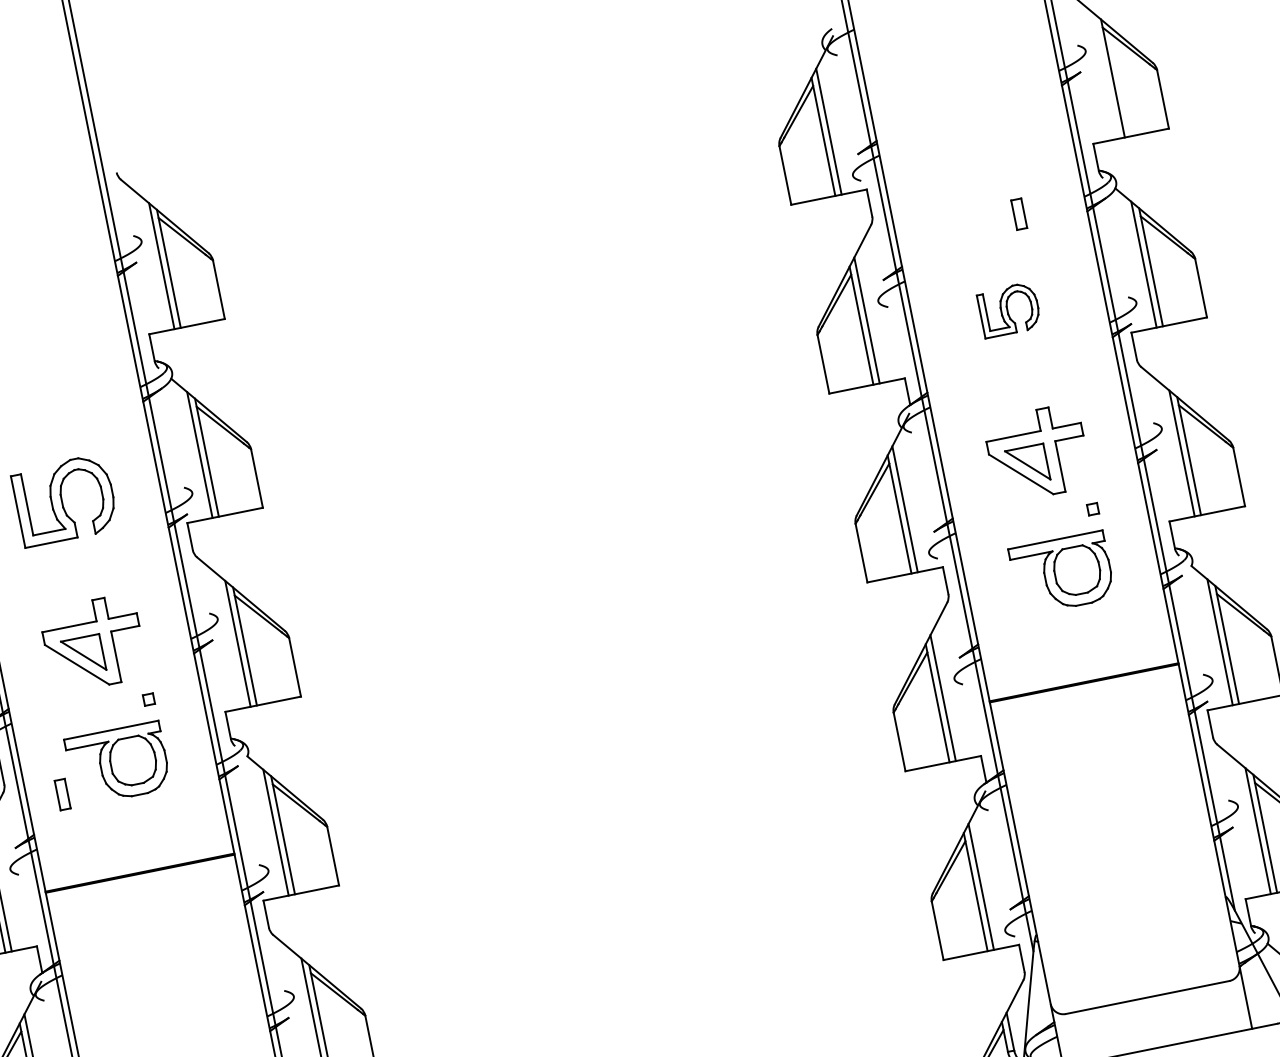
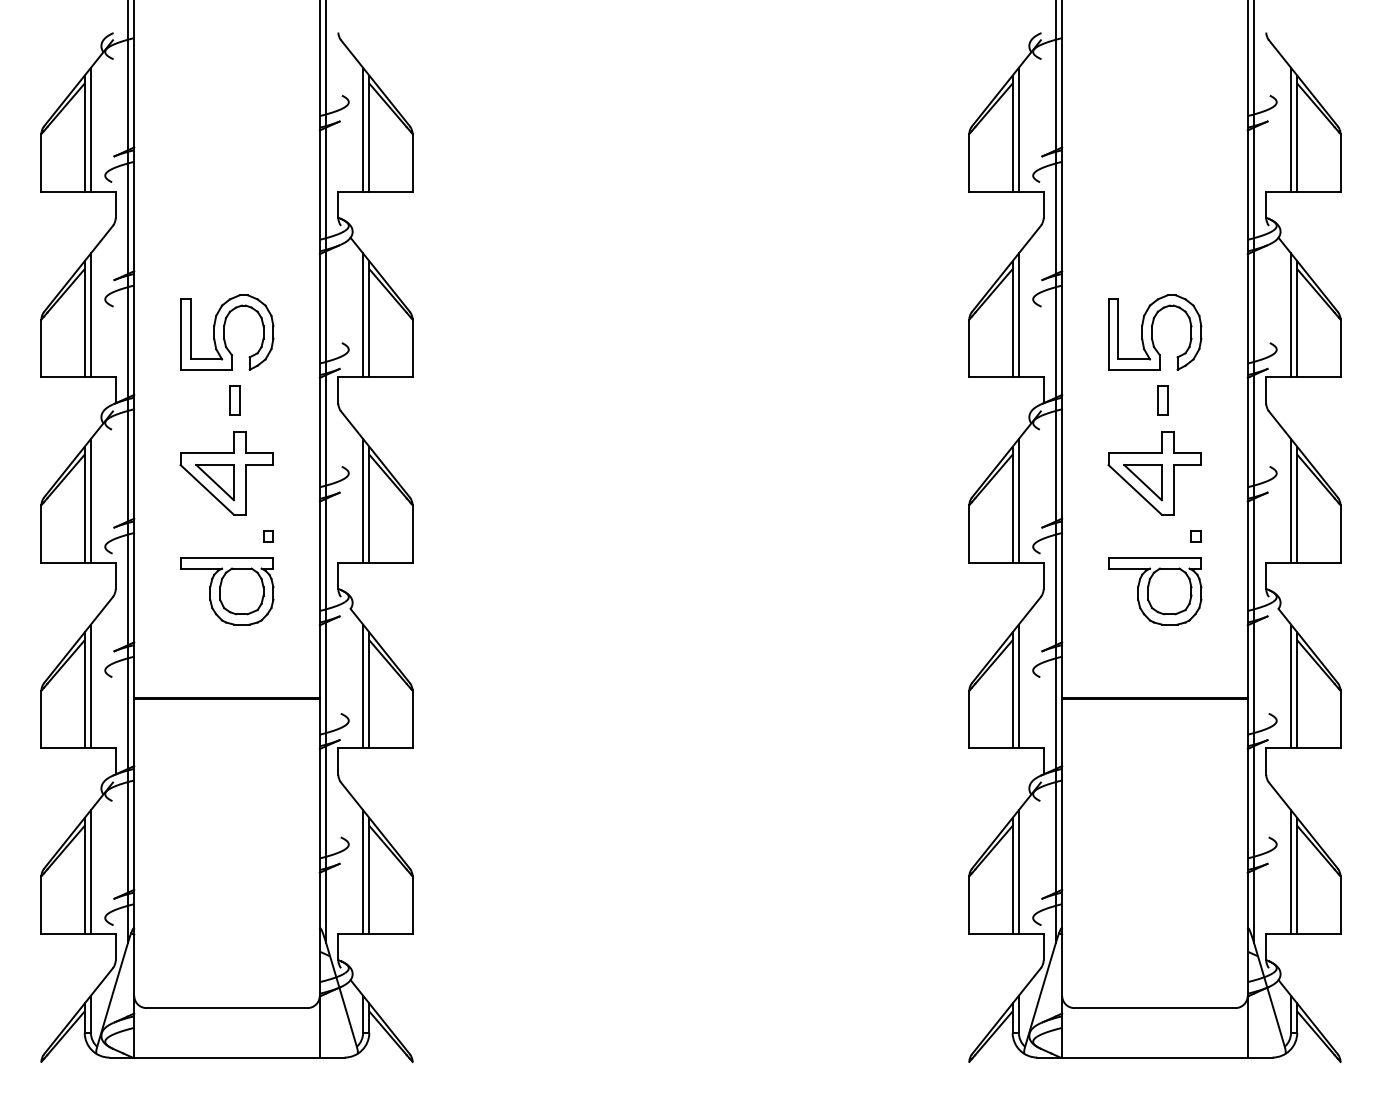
line: (1106, 75) -> (1291, 129), added
part: (1018, 213) -> (1162, 400), moved
part: (1009, 310) -> (1155, 332), size x1.67
part: (62, 794) -> (234, 400), moved

